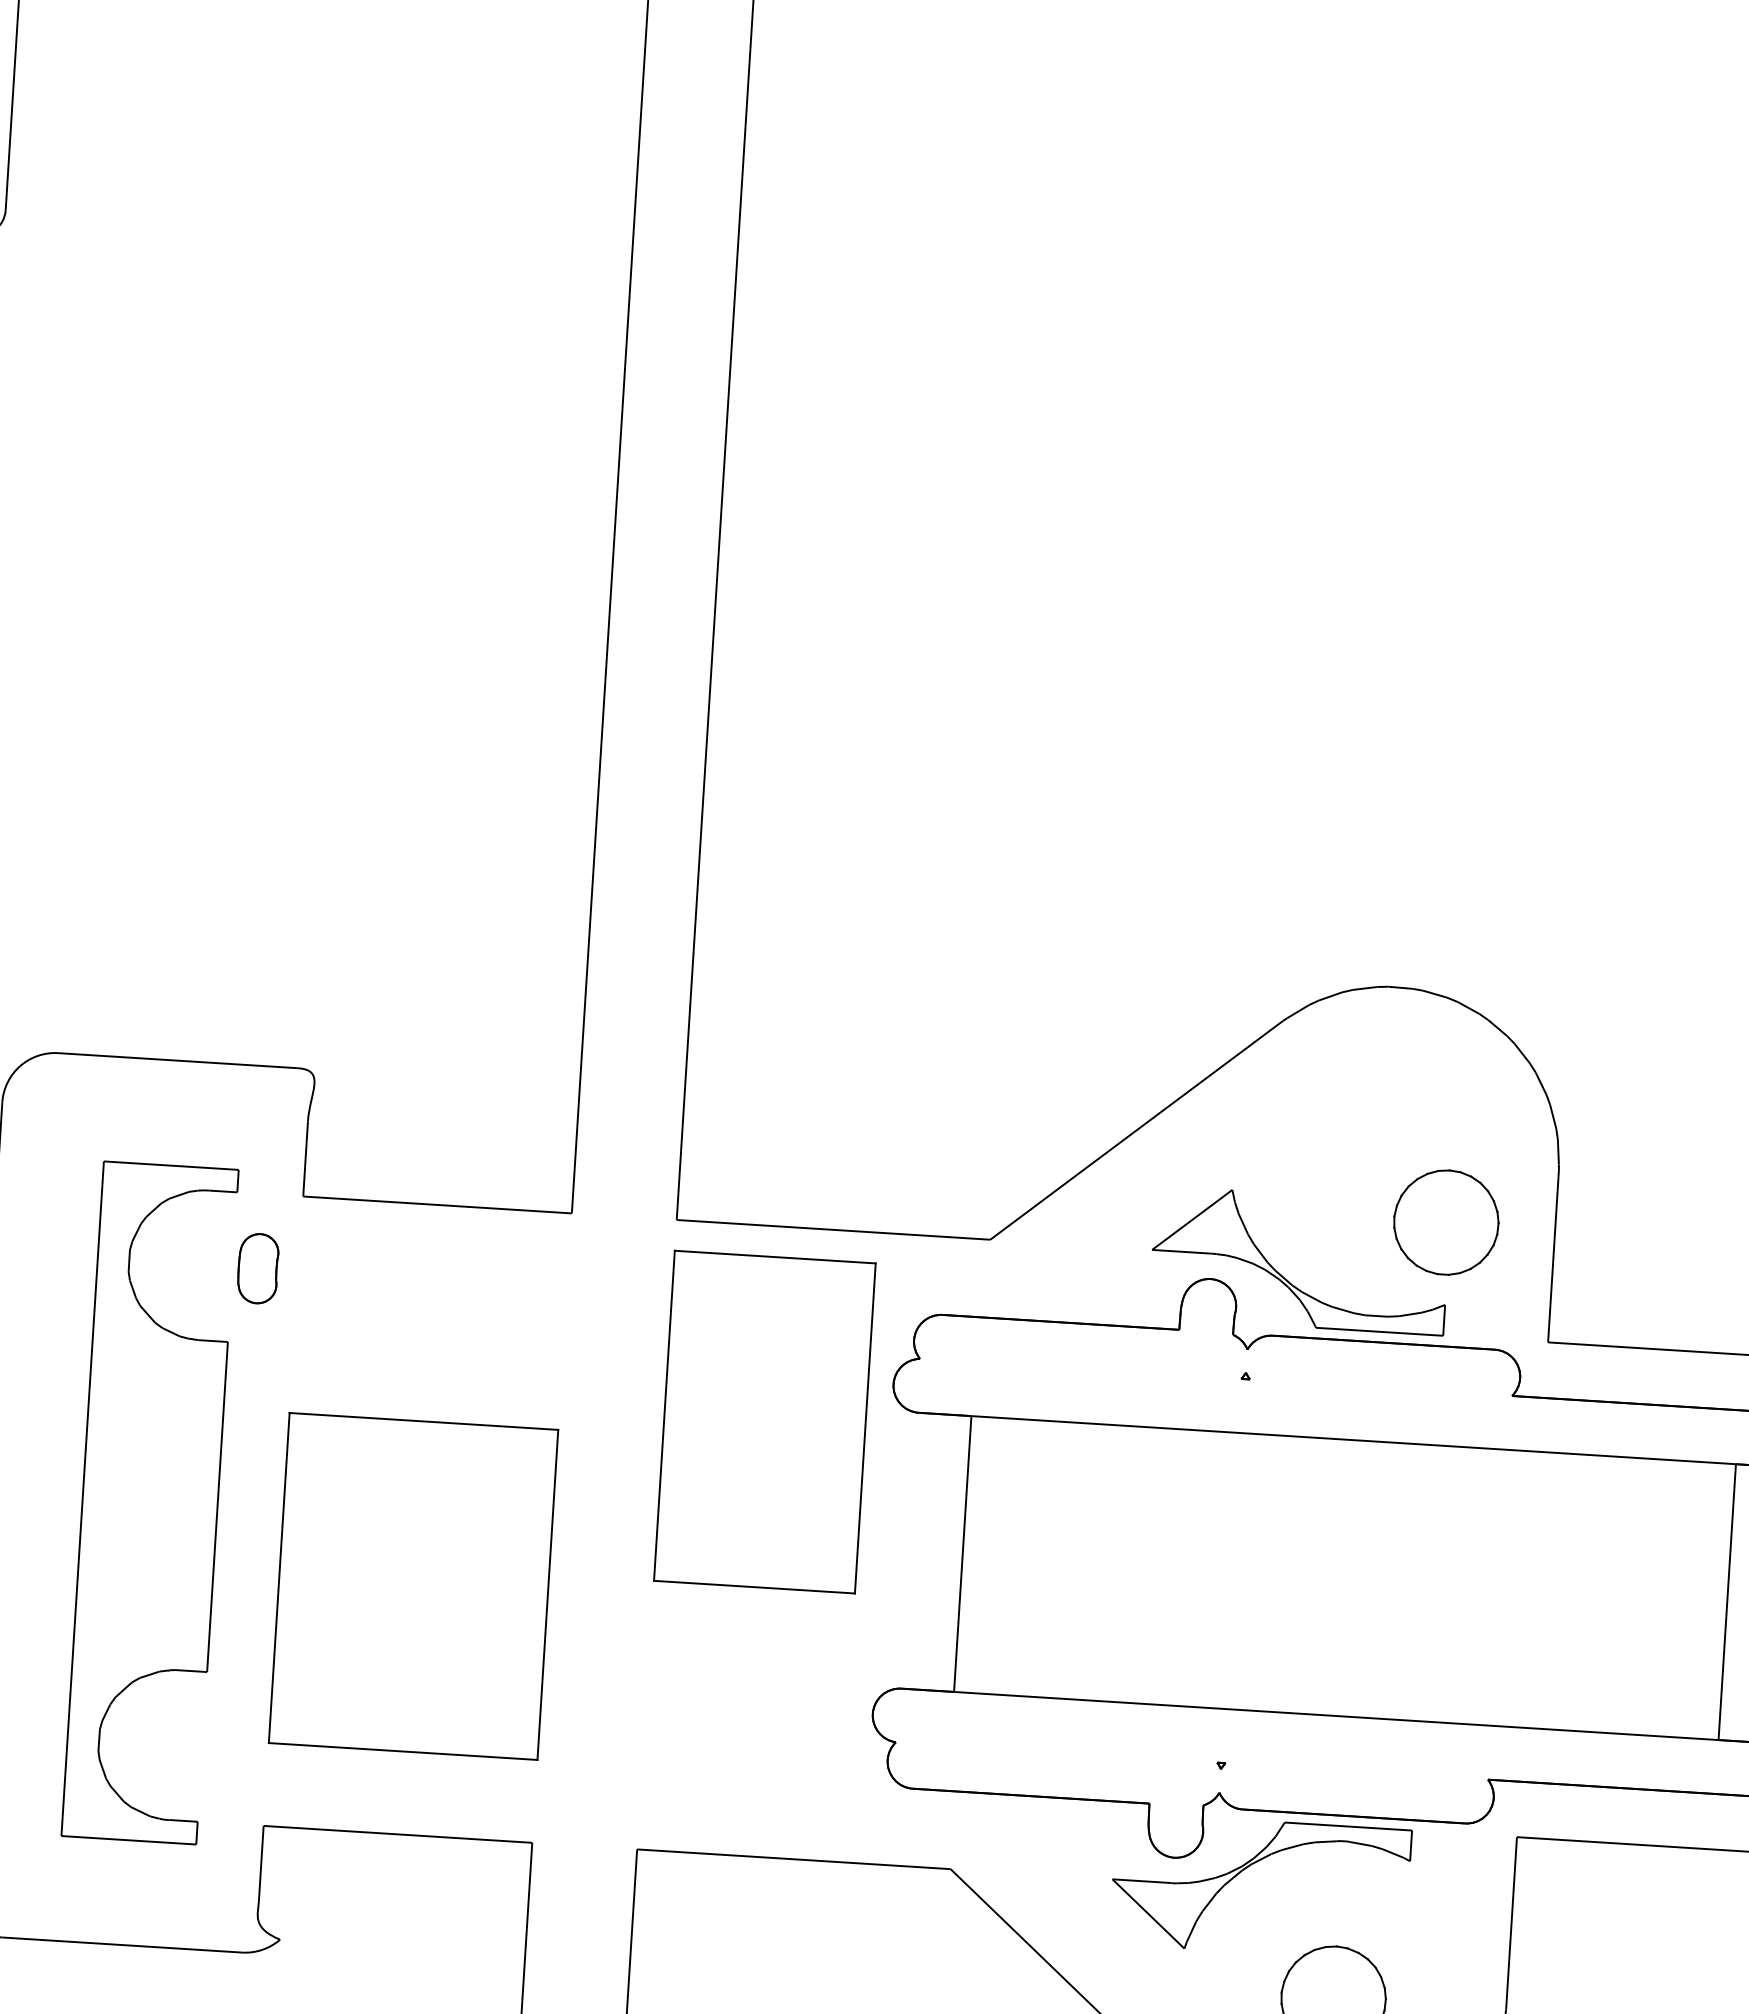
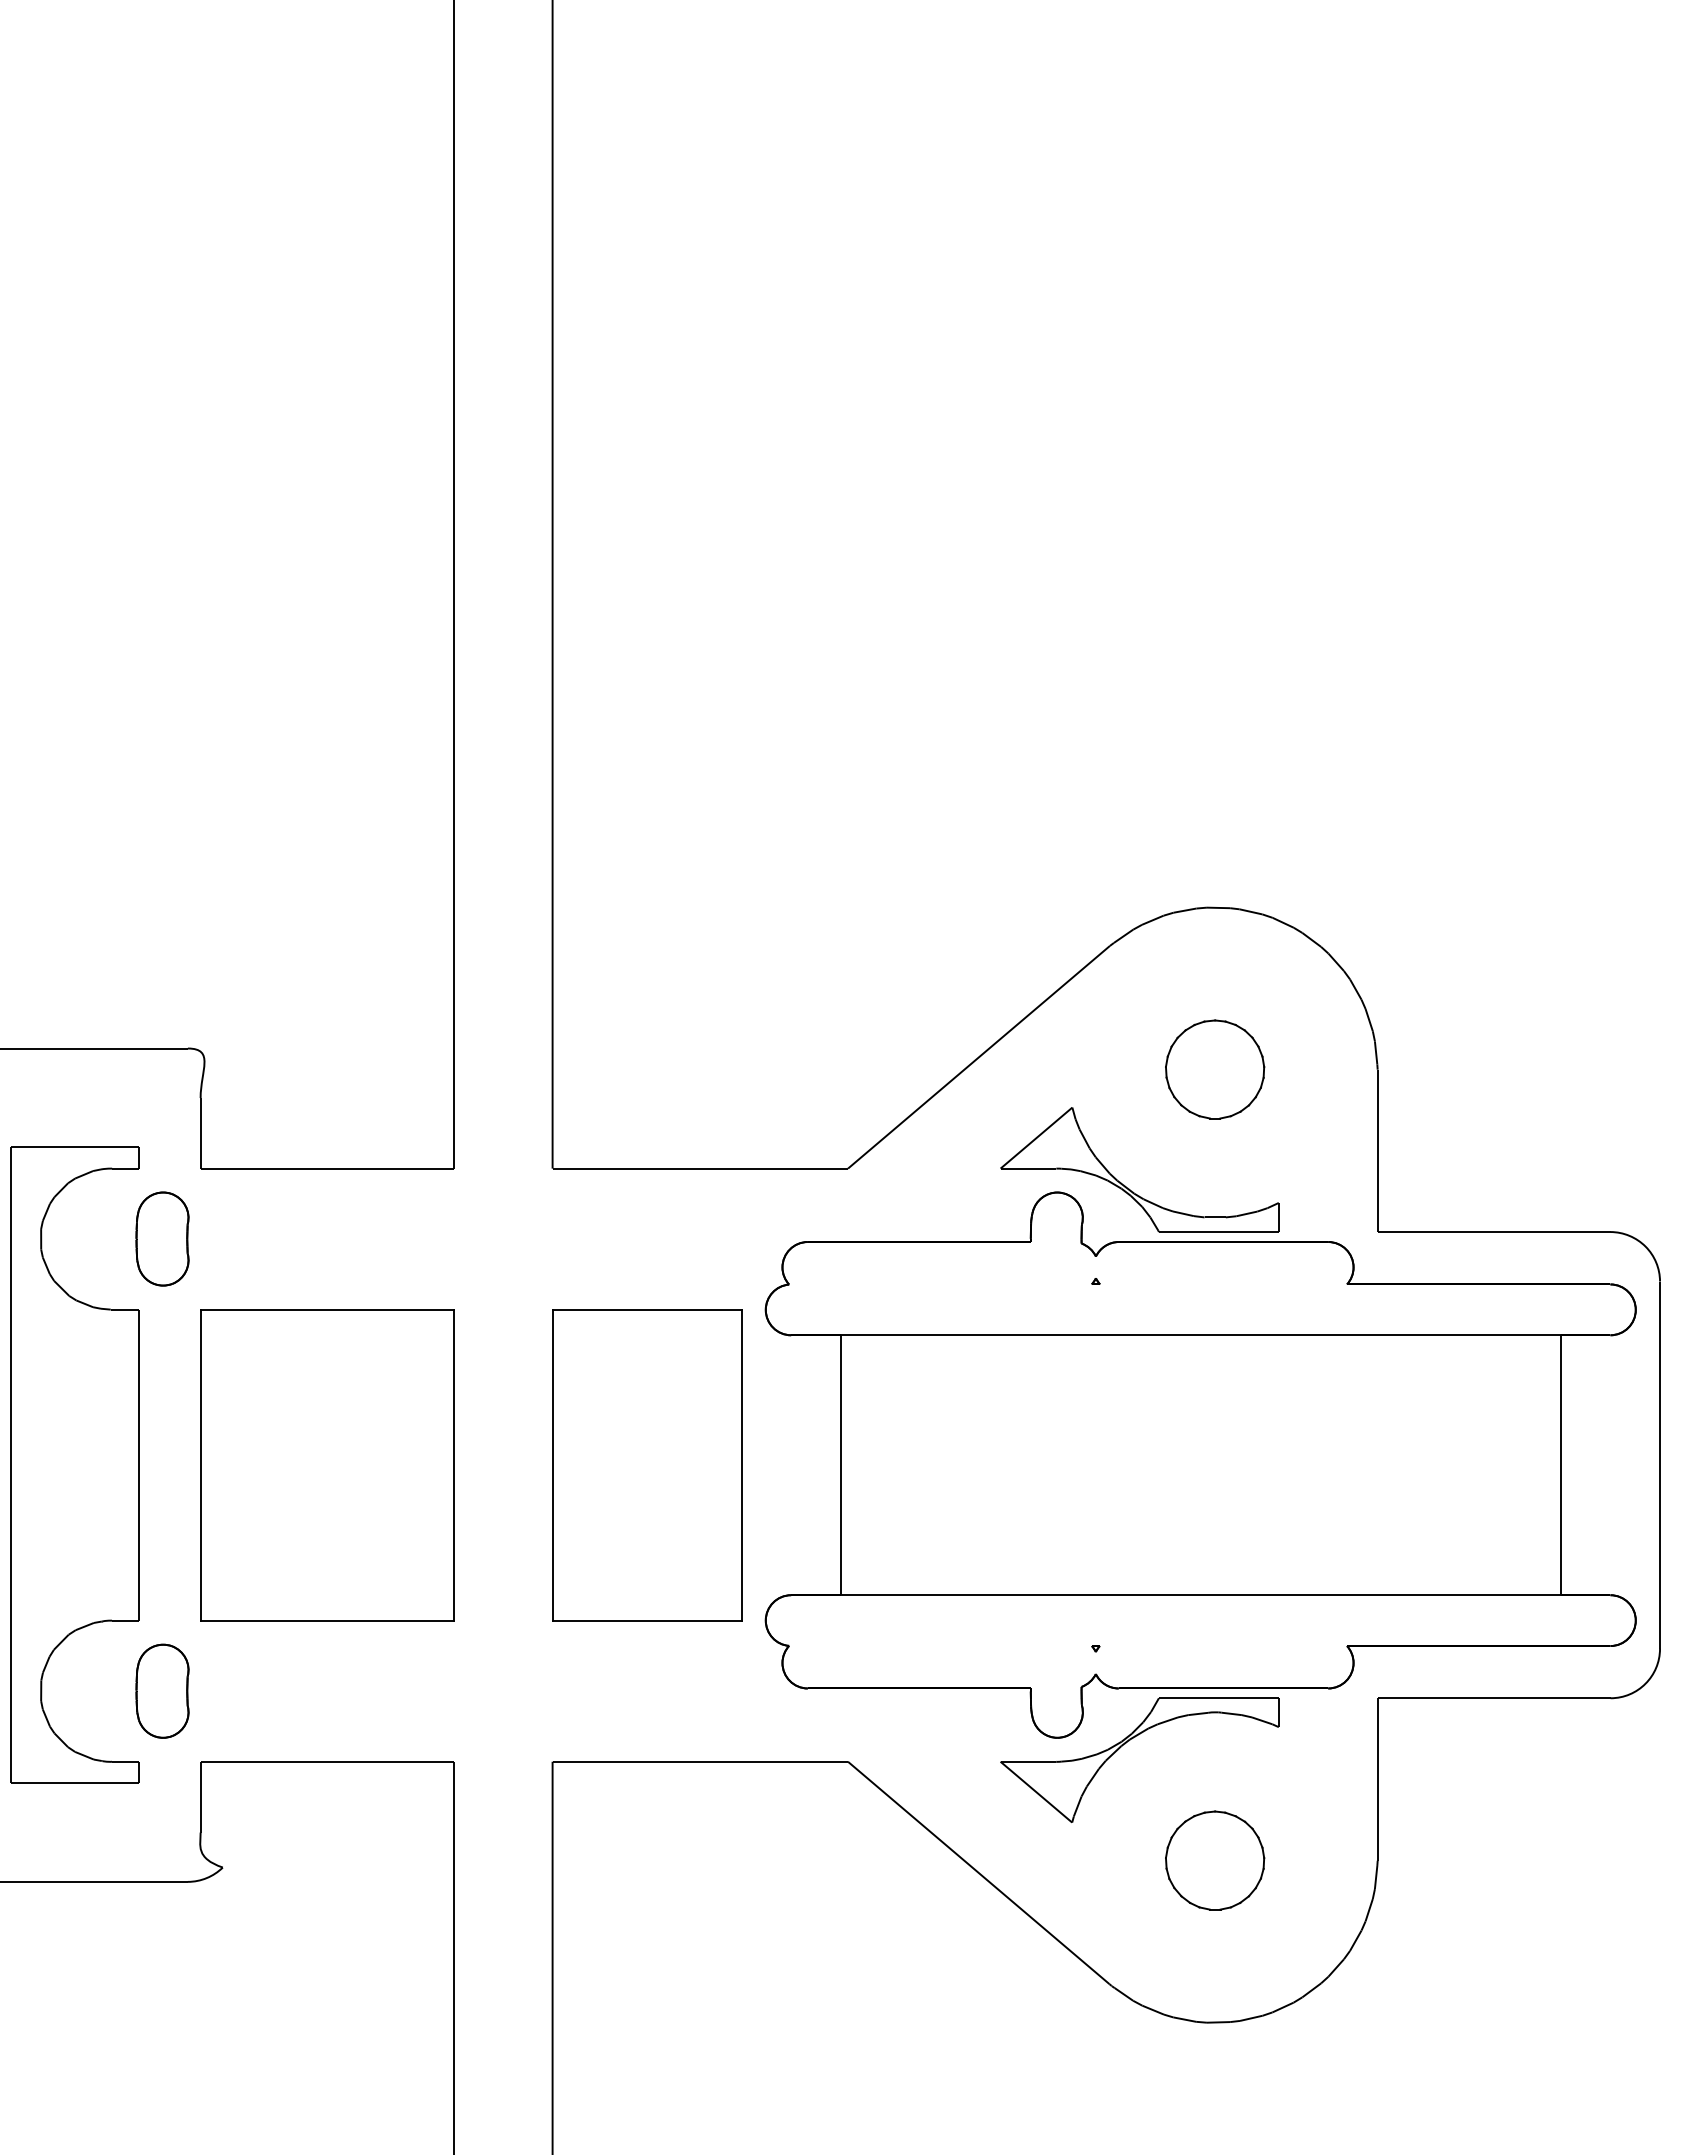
part: (1446, 1222) -> (1215, 1069), moved
part: (258, 1268) -> (162, 1238), size x1.43
part: (765, 1422) -> (647, 1465), moved
part: (413, 1586) -> (327, 1465), moved
part: (227, 1747) -> (162, 1690), added

